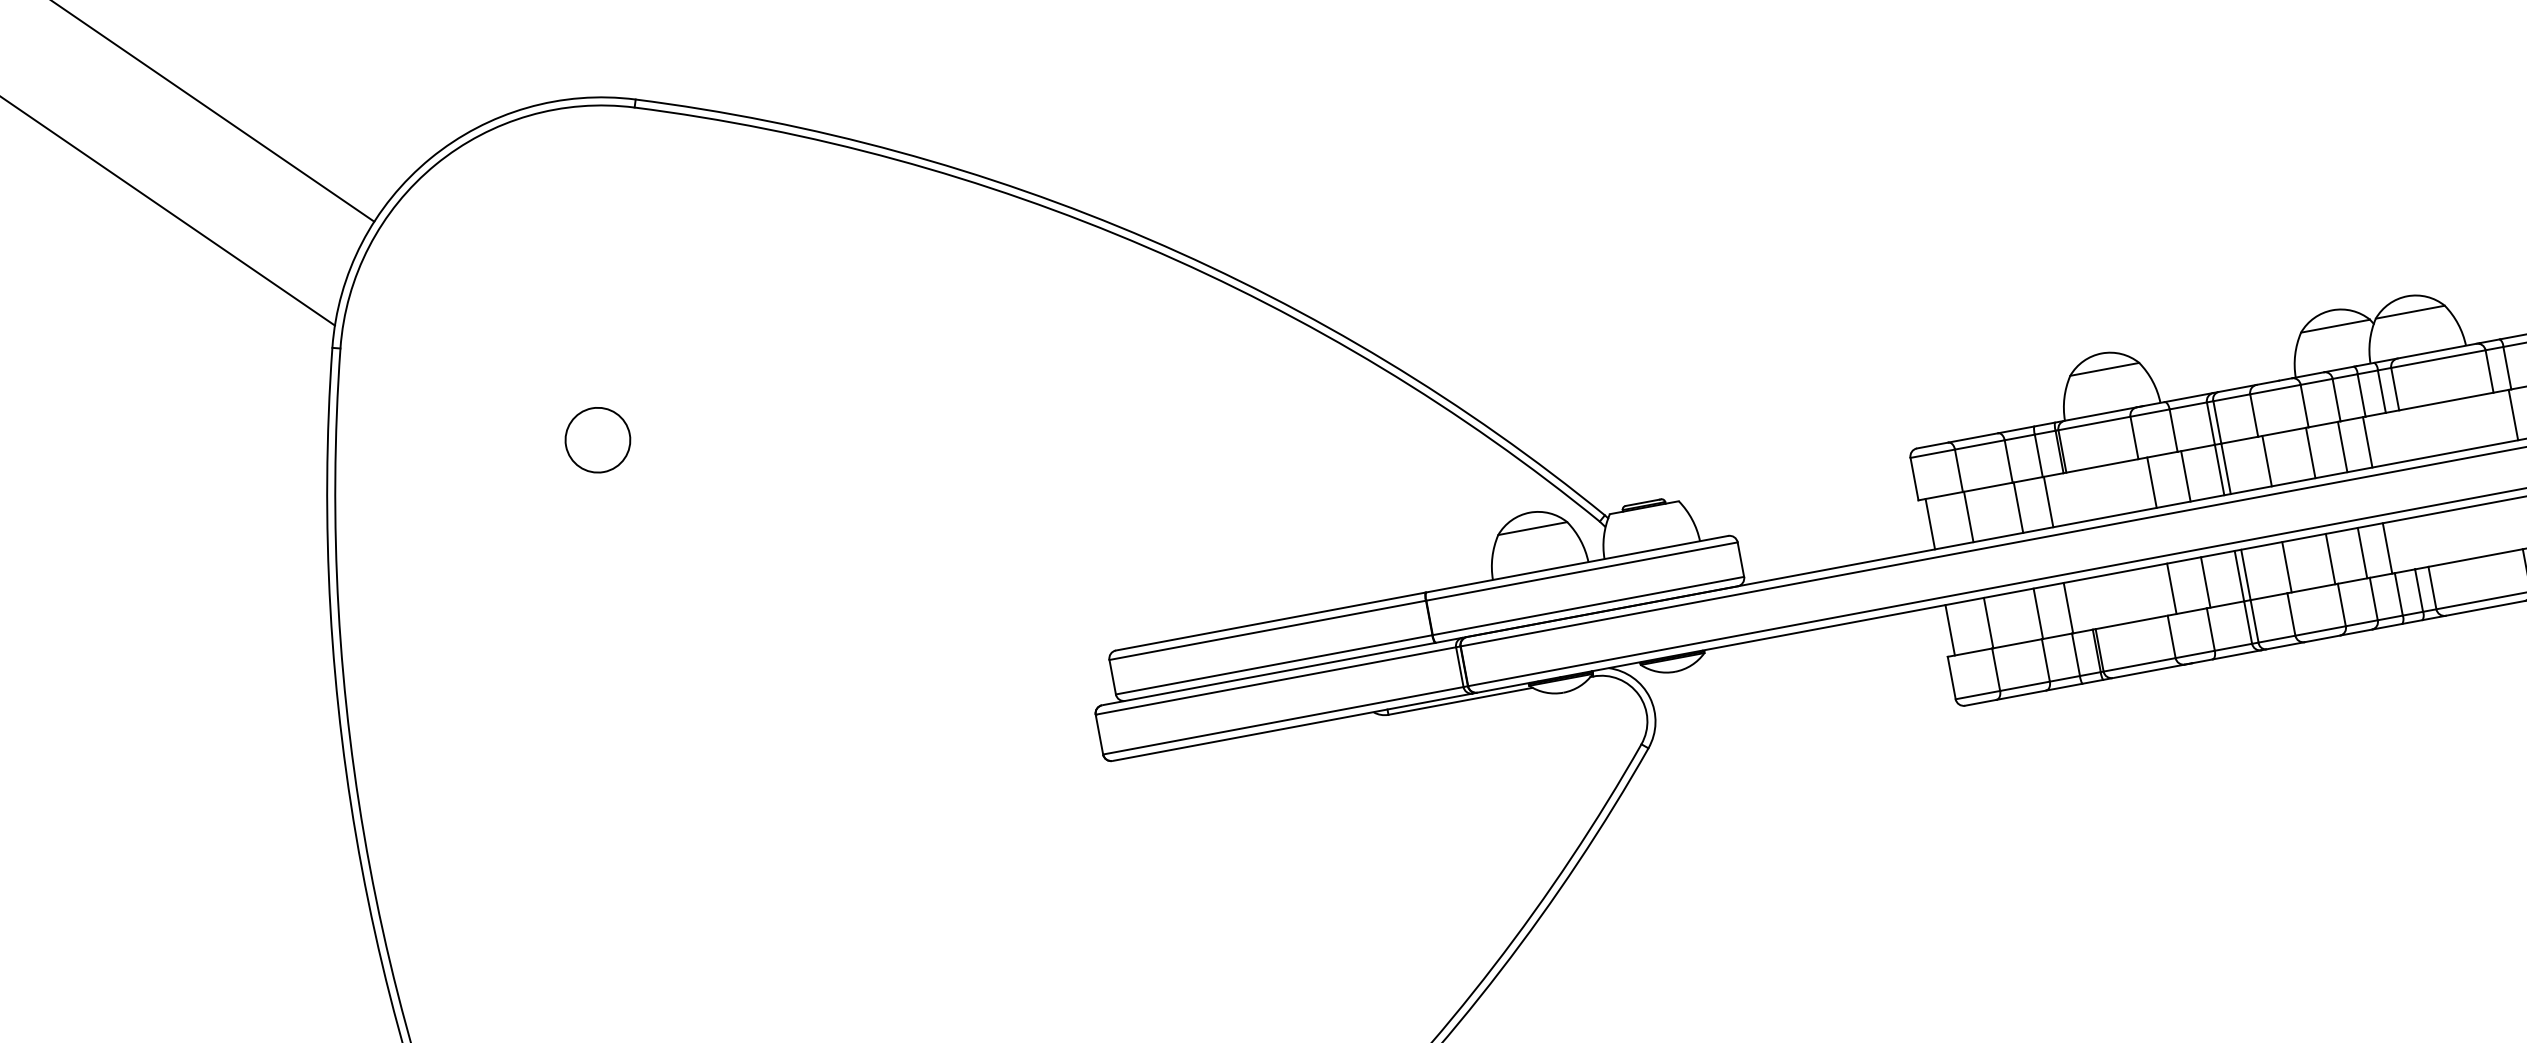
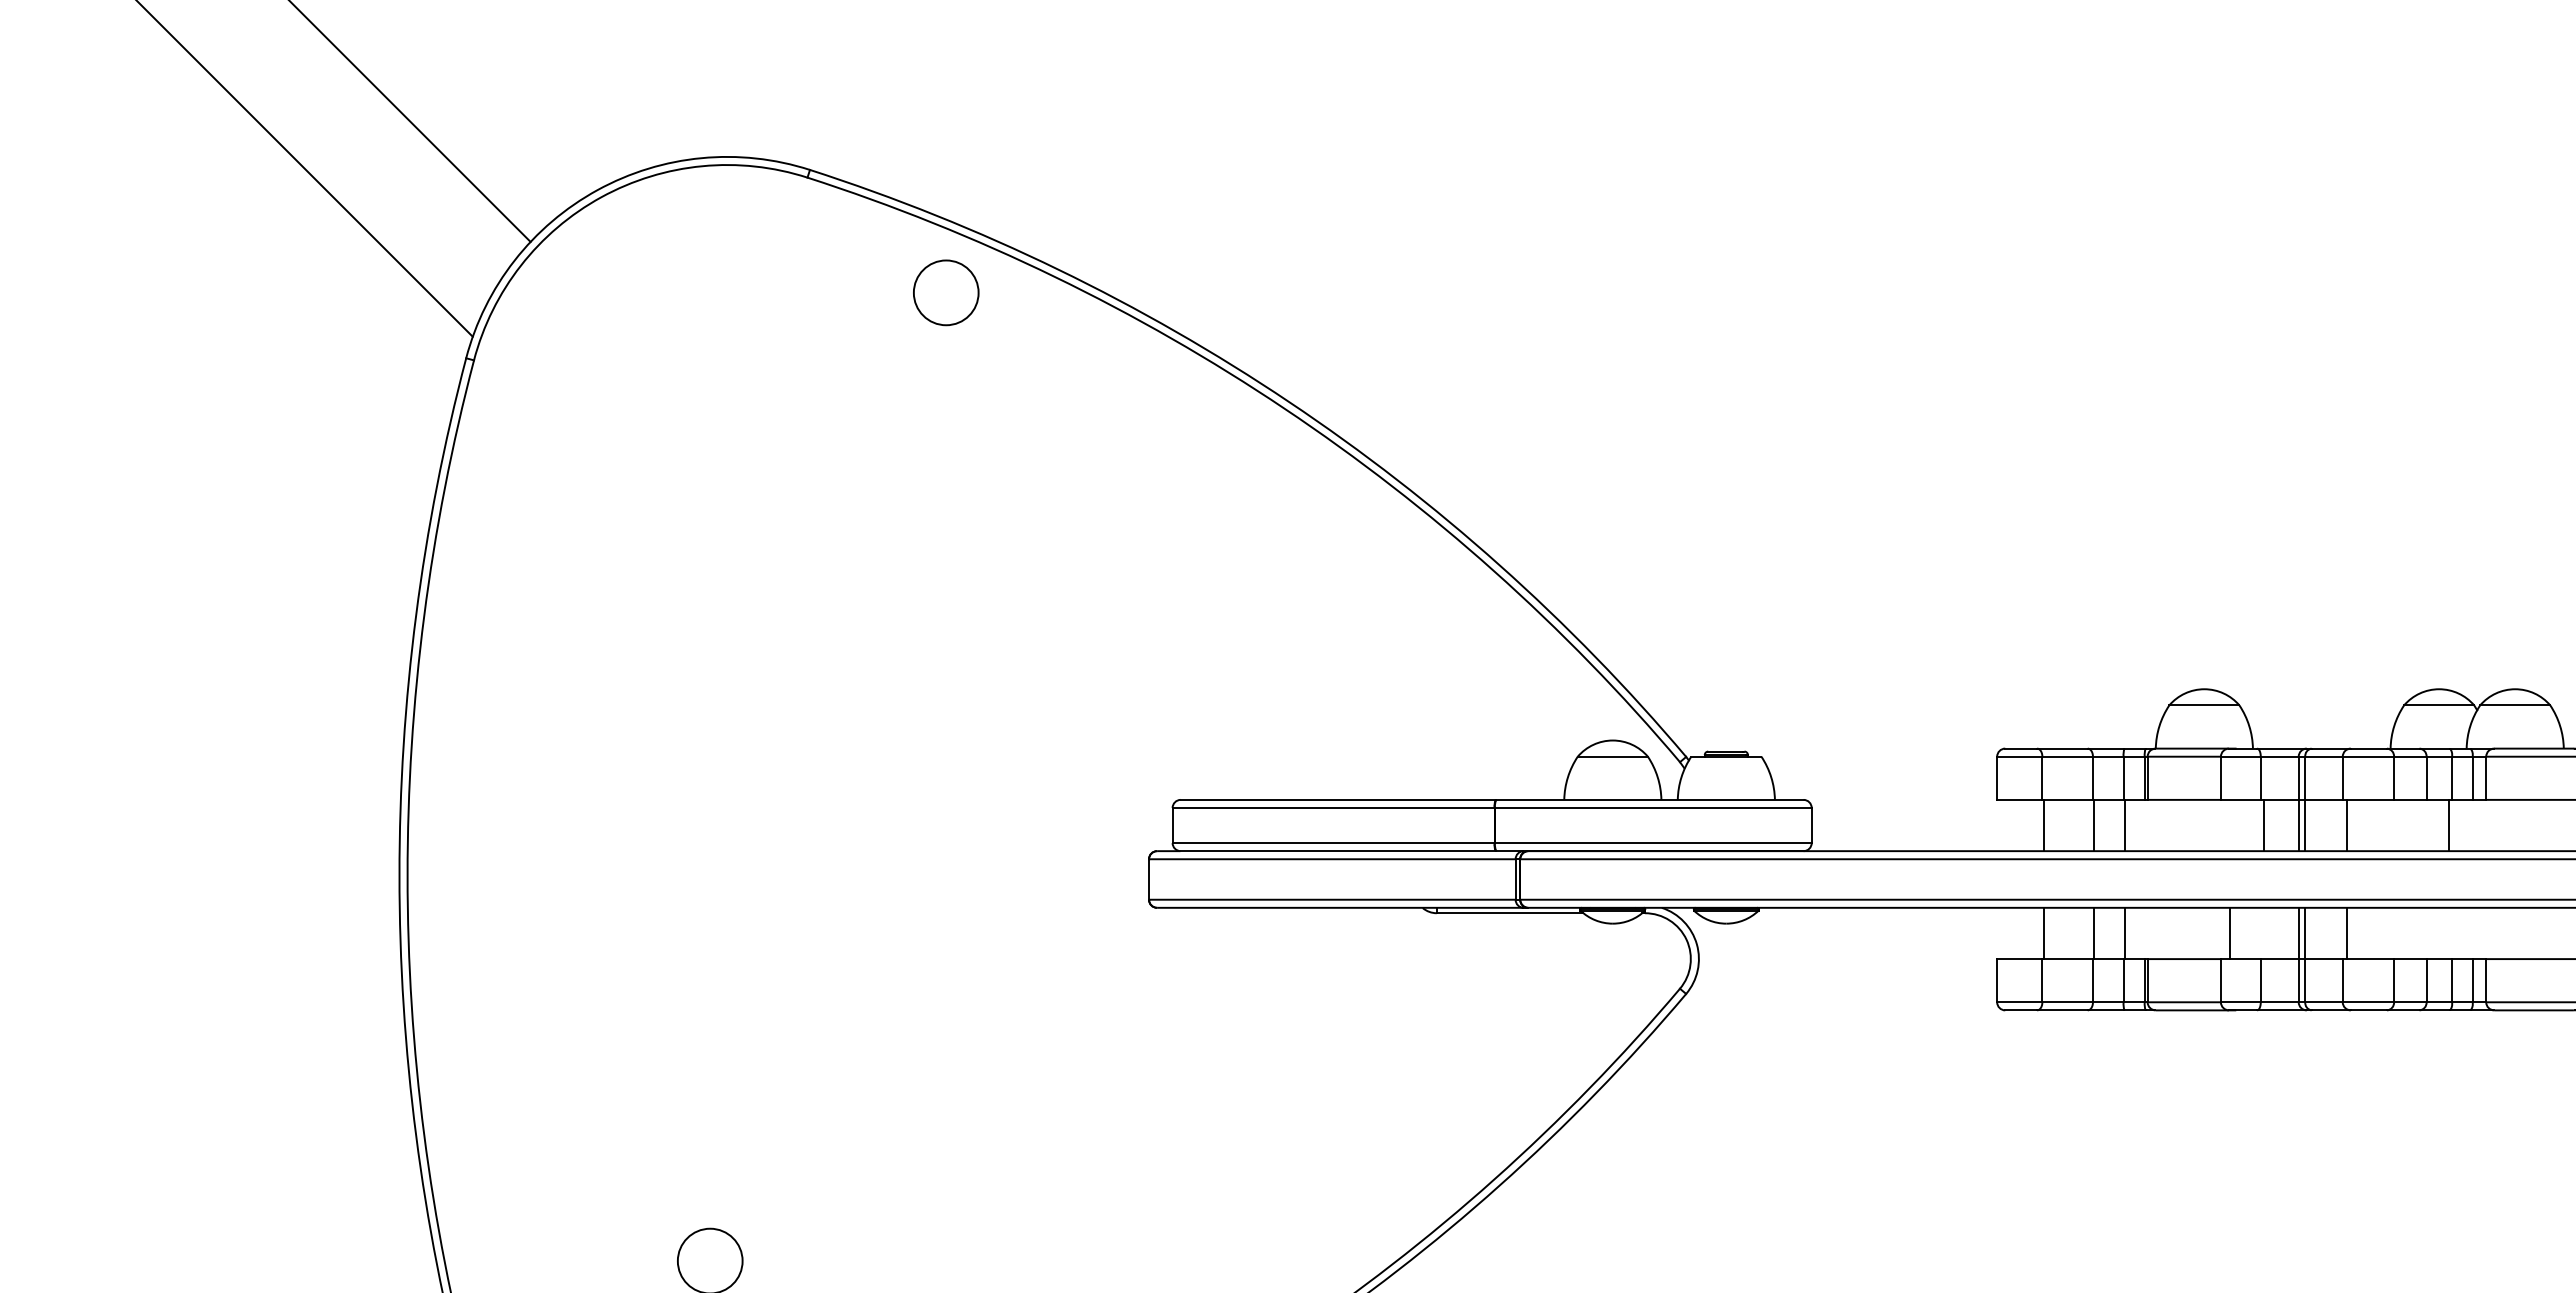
circle: (598, 439) -> (946, 292), moved
line: (2342, 447) -> (2423, 825), removed
line: (2310, 452) -> (2391, 825), removed
line: (2151, 482) -> (2229, 825), removed
line: (1930, 524) -> (2004, 825), removed
line: (2387, 548) -> (2449, 933), removed
line: (2362, 553) -> (2423, 933), removed
line: (2330, 559) -> (2391, 933), removed
line: (2205, 582) -> (2264, 933), removed
line: (1950, 630) -> (2004, 933), removed

